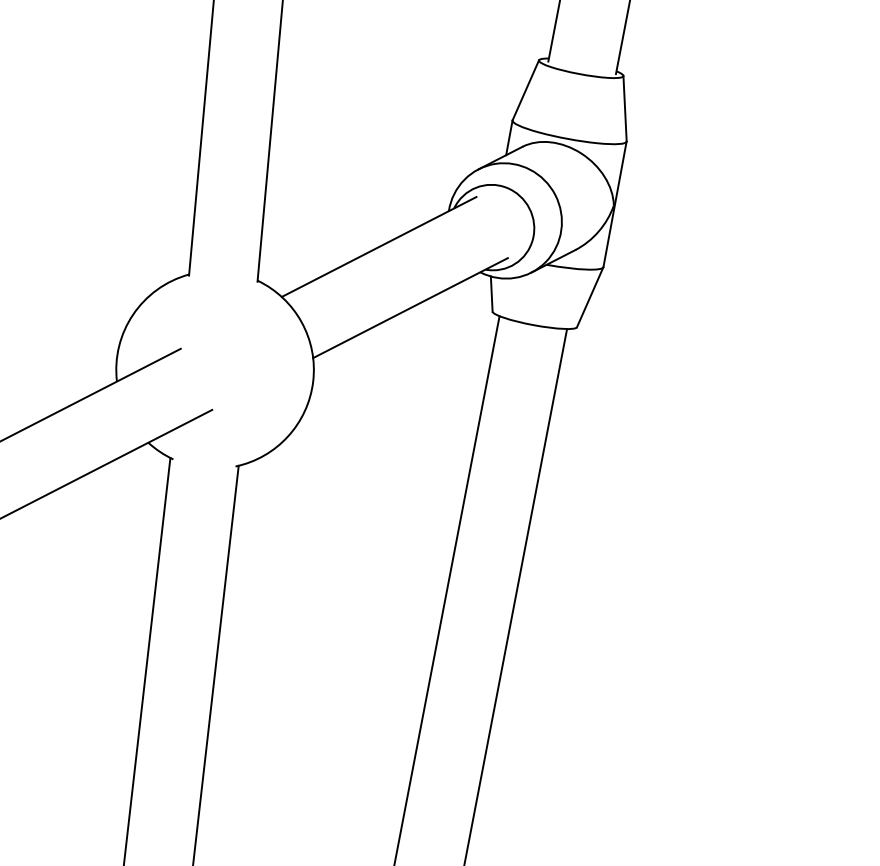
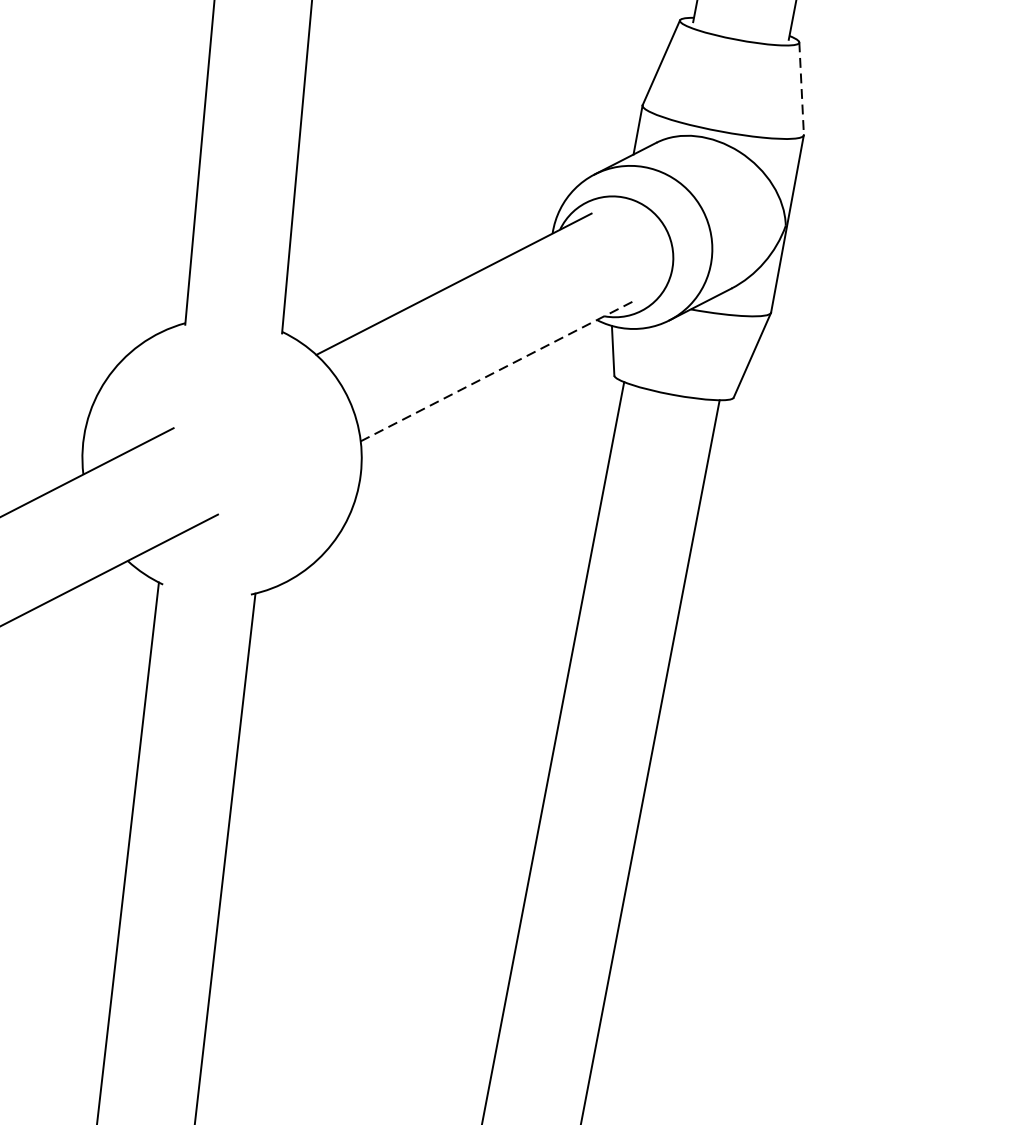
line: (625, 108) -> (802, 88), solid -> dashed
line: (410, 307) -> (498, 369), solid -> dashed

